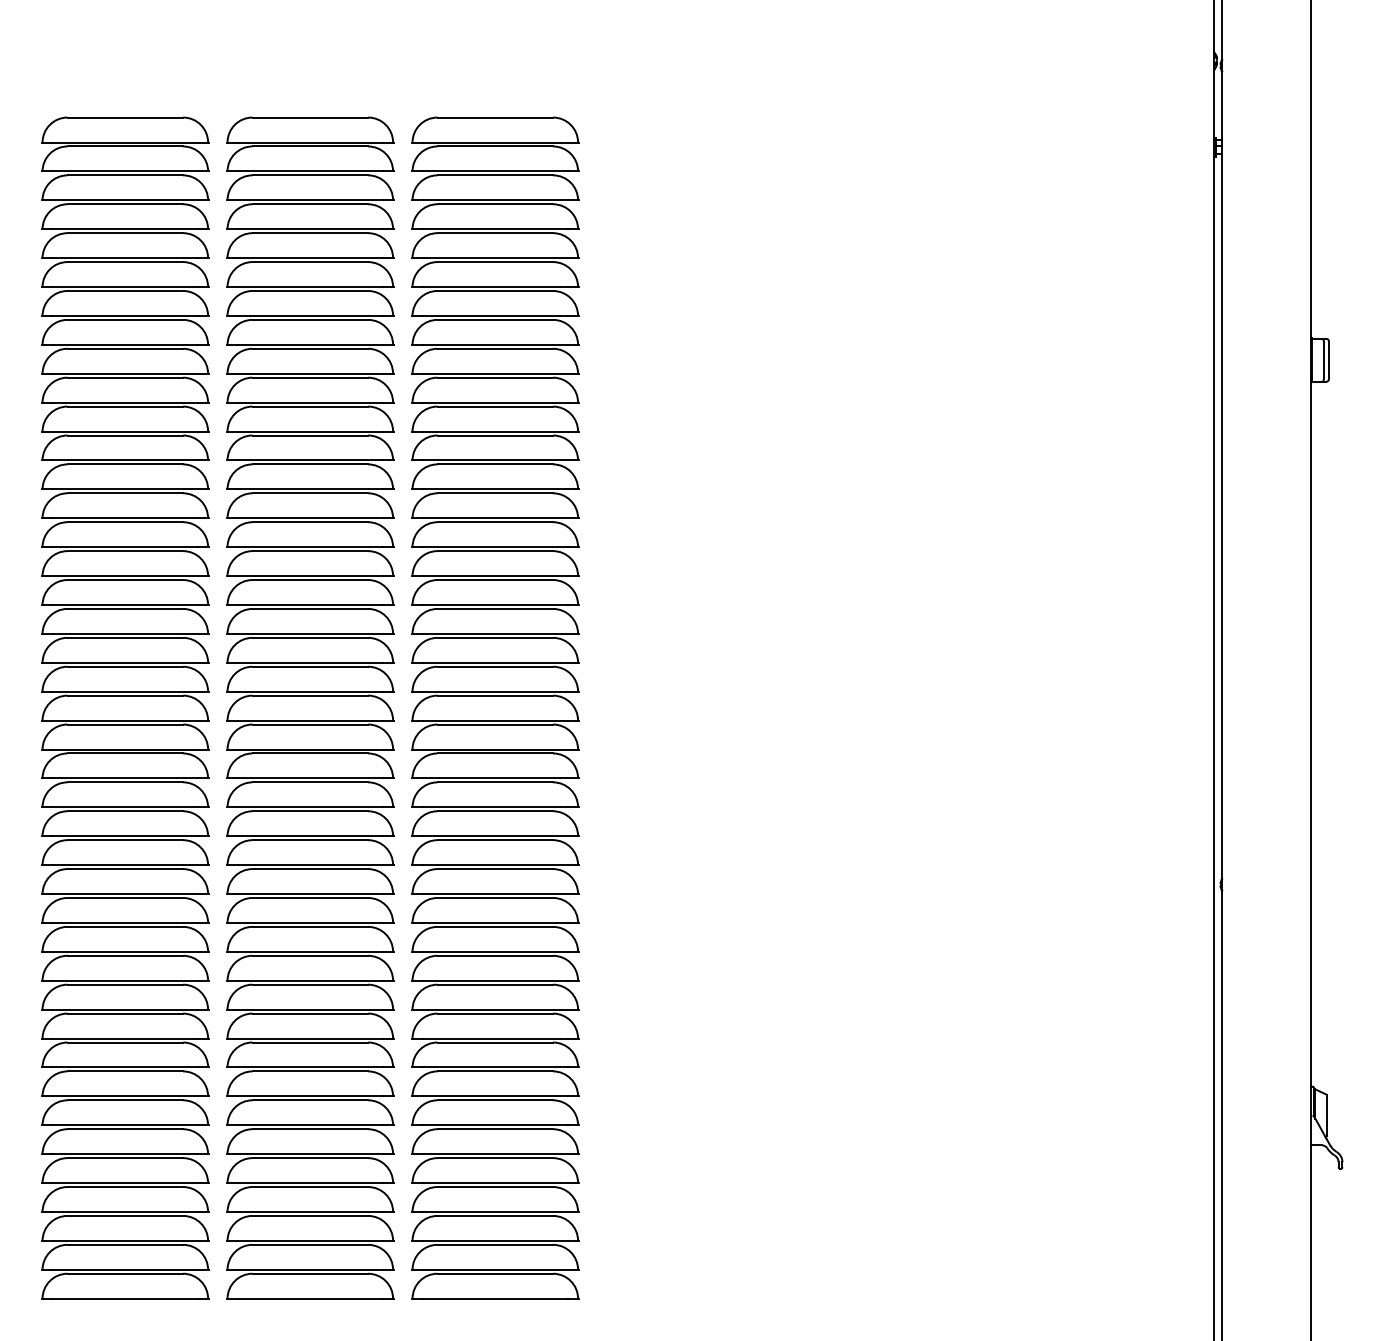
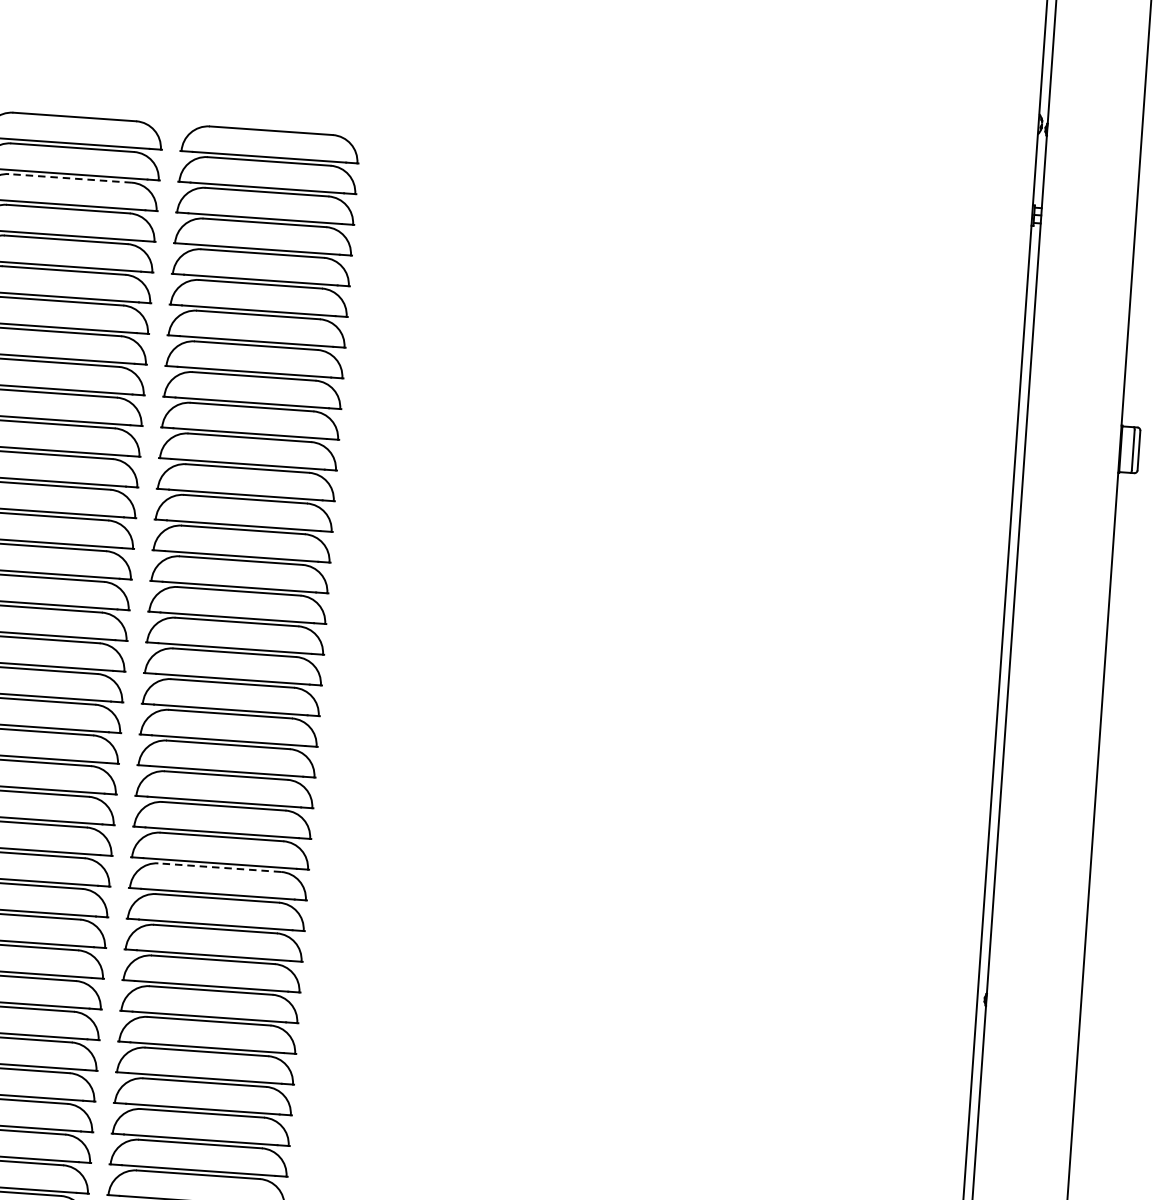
line: (310, 175) -> (70, 178), solid -> dashed
line: (495, 811) -> (219, 867), solid -> dashed

